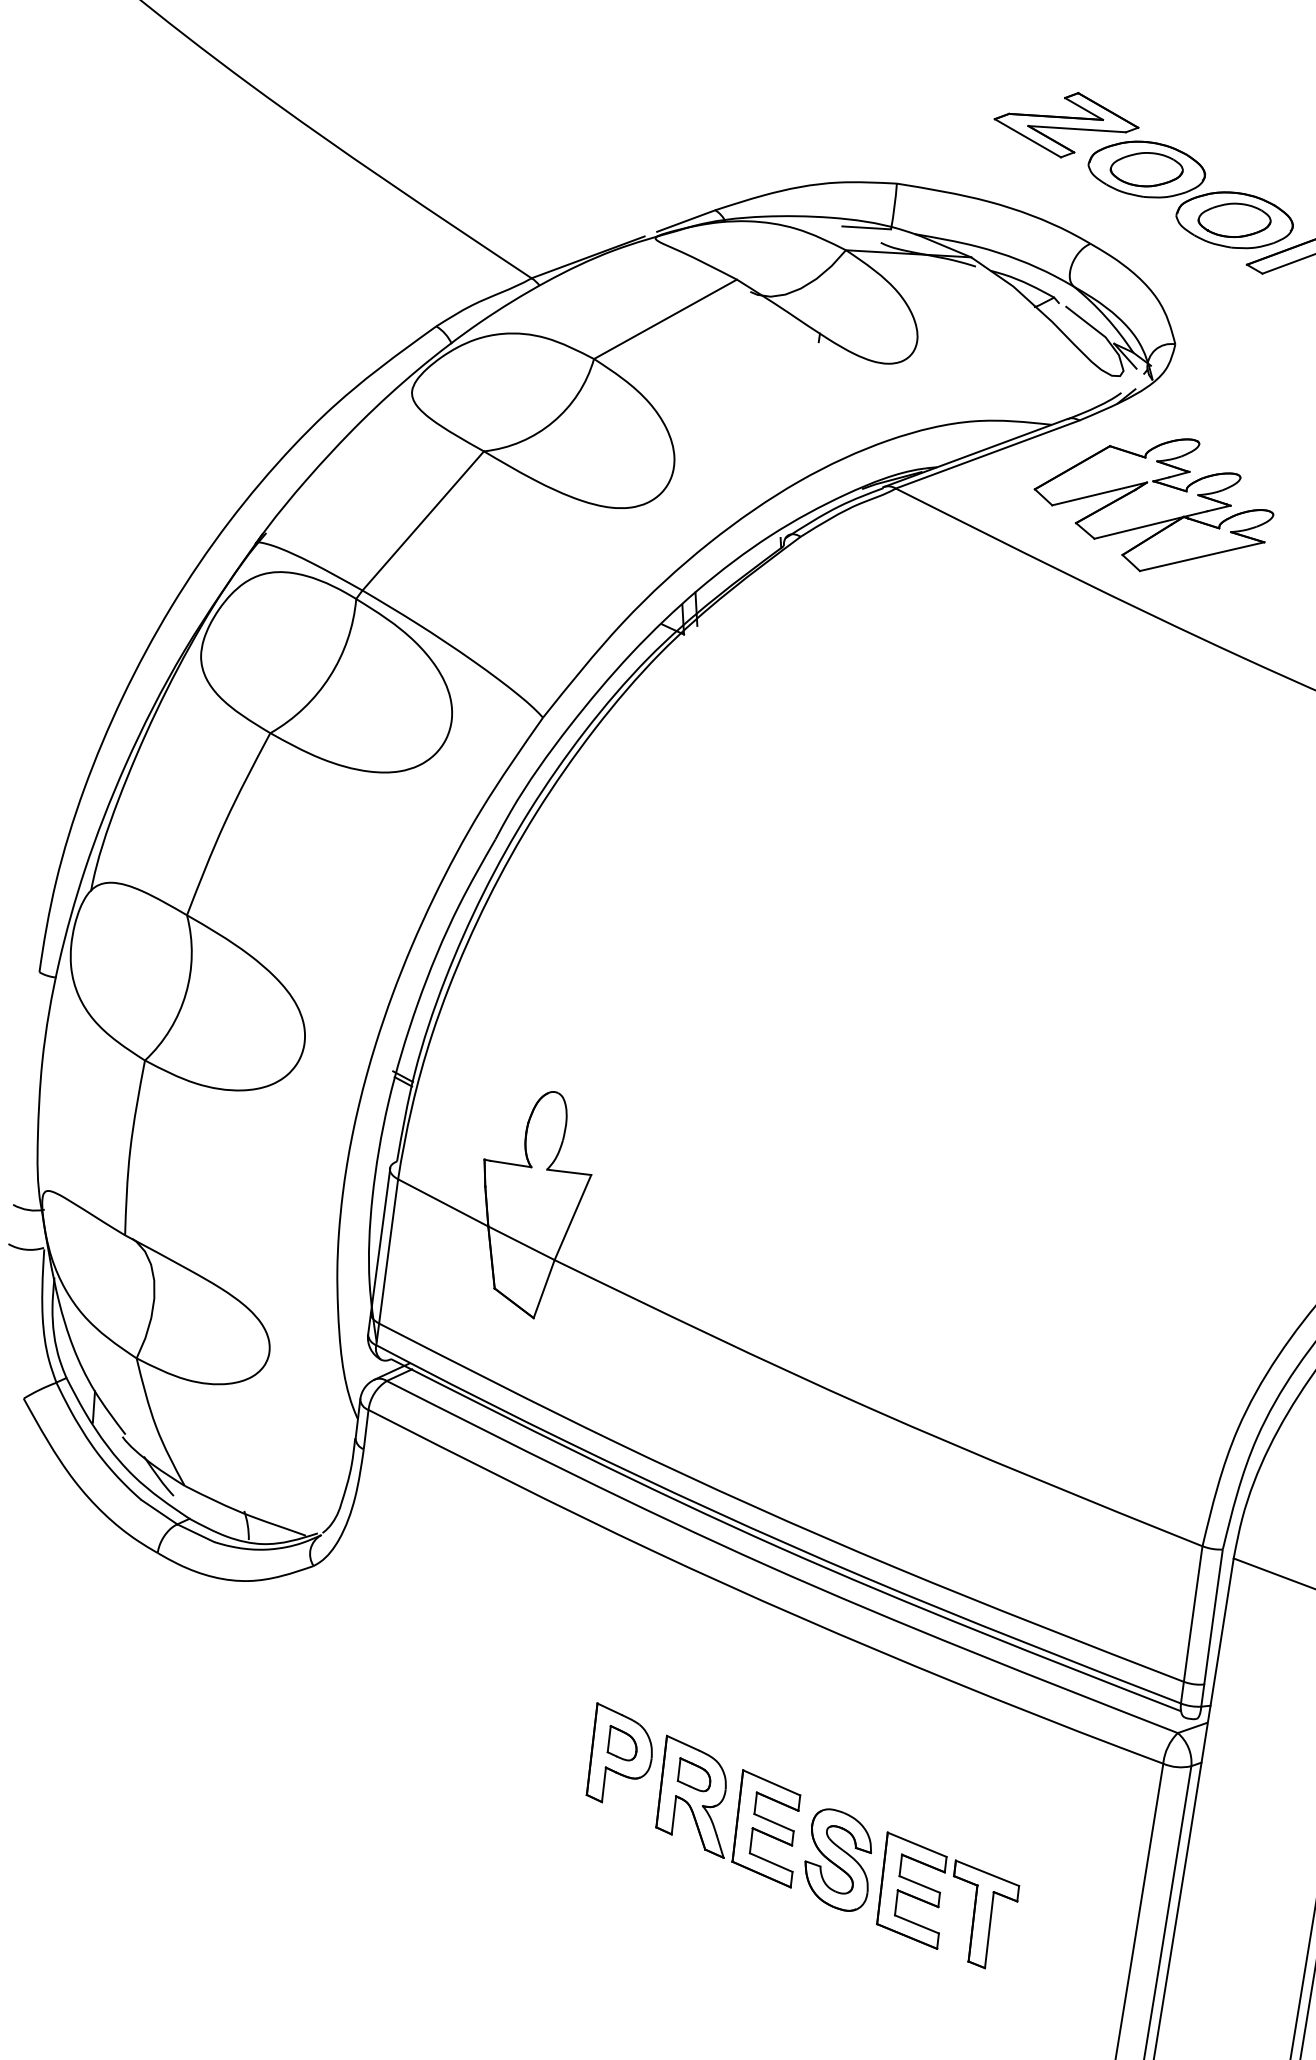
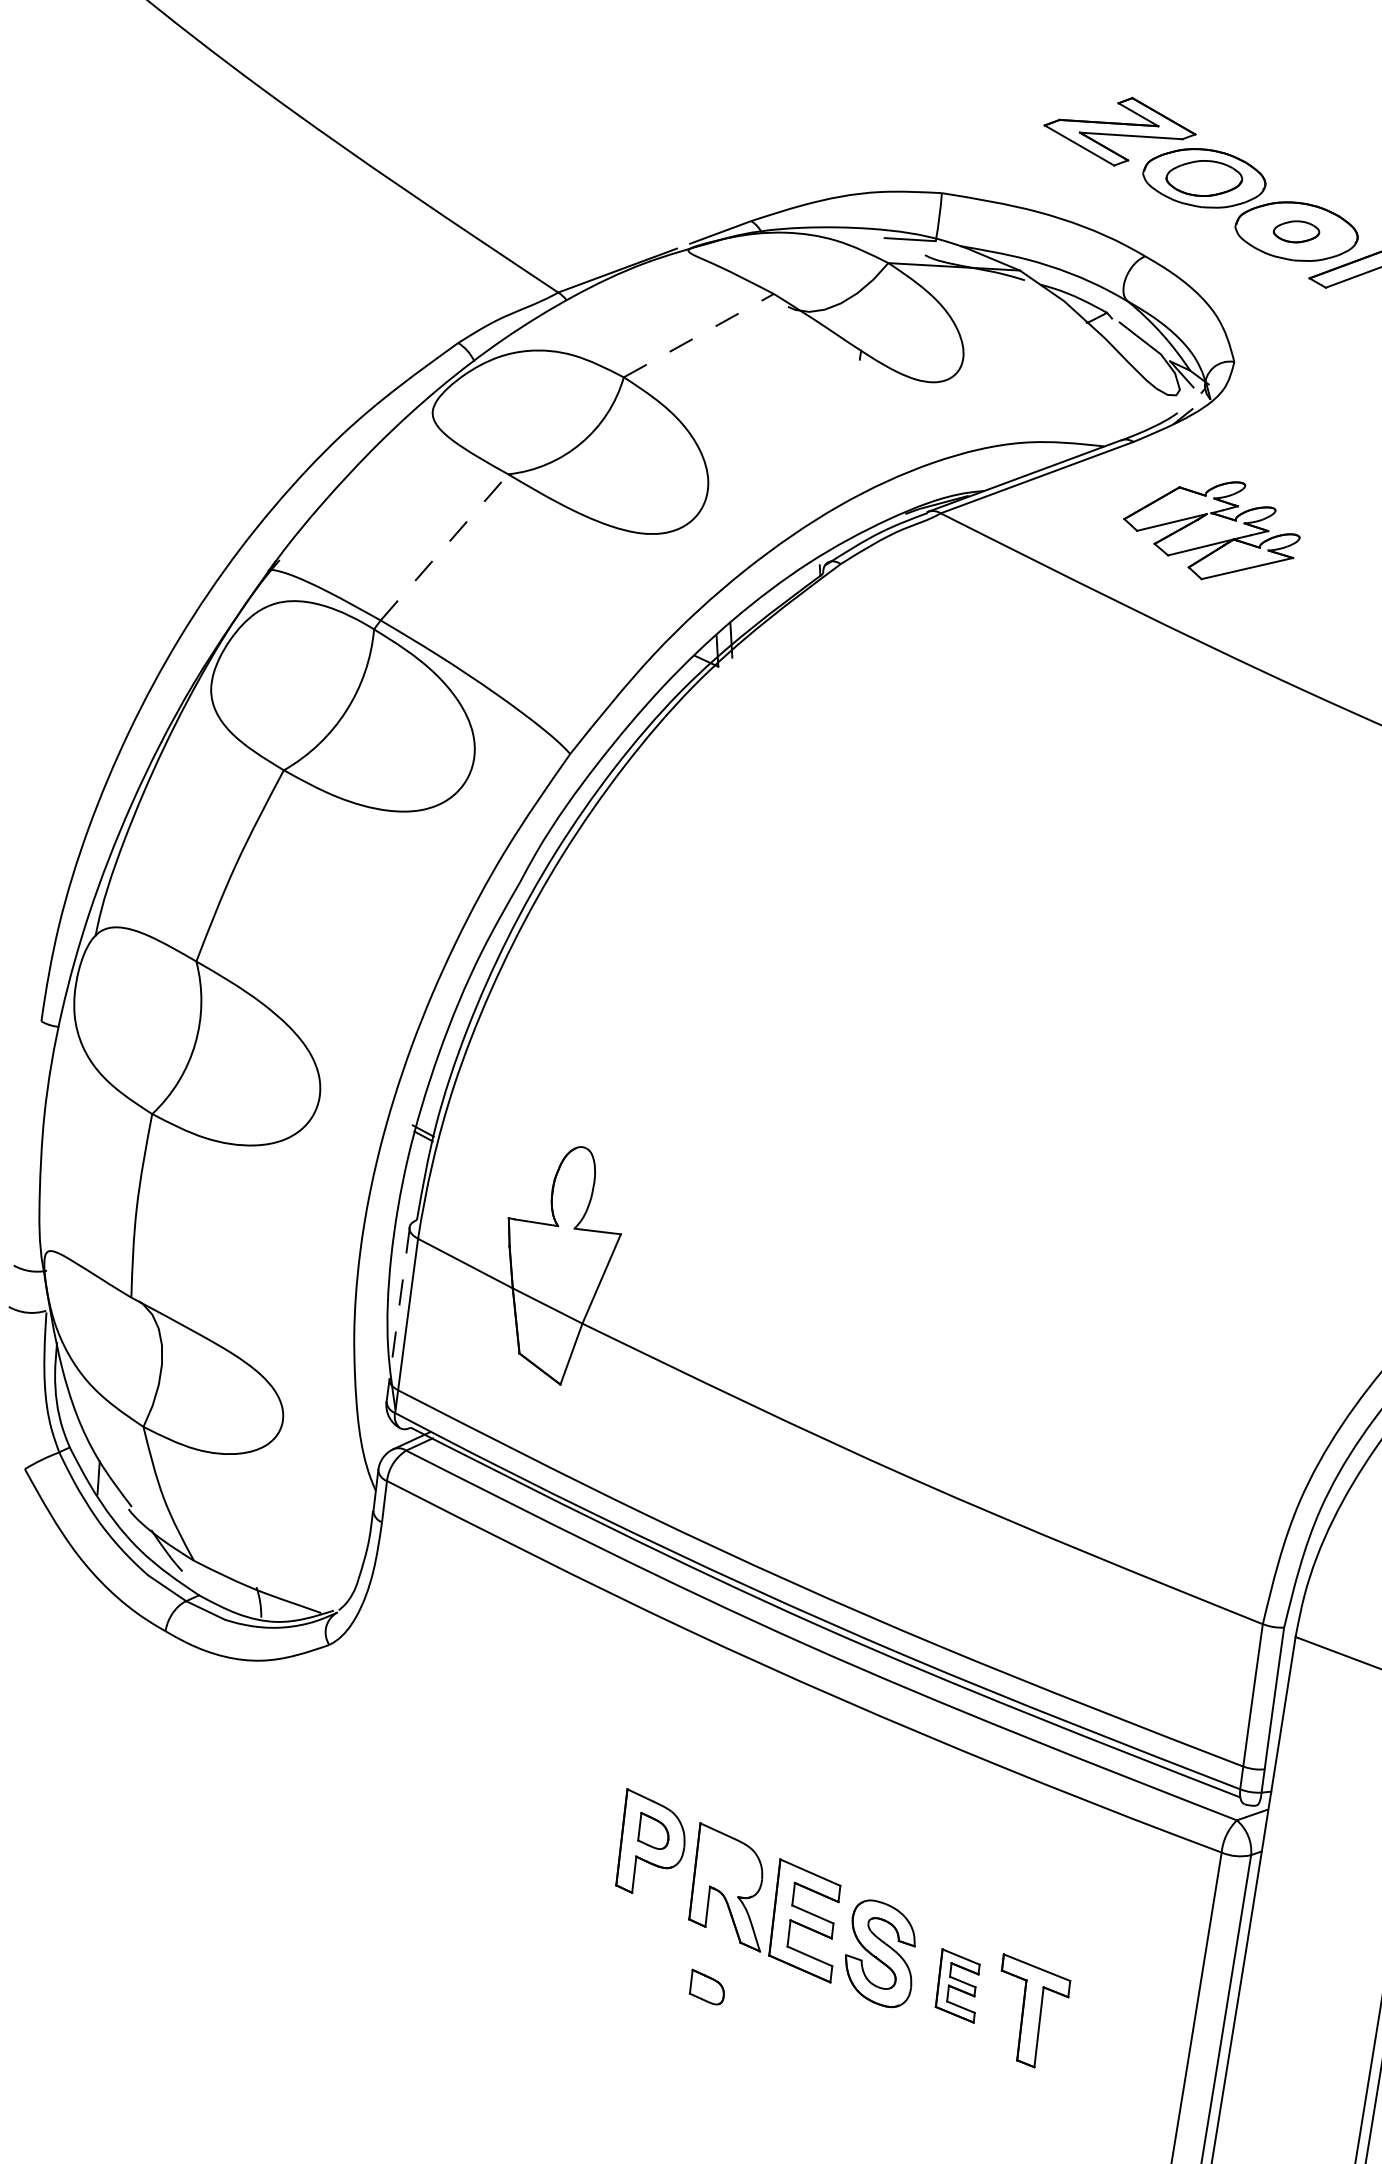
part: (1234, 220) -> (1296, 231), size x0.6
line: (665, 319) -> (698, 335), solid -> dashed
part: (1153, 504) -> (1211, 530), size x0.7
line: (423, 521) -> (444, 547), solid -> dashed
line: (380, 1240) -> (399, 1303), solid -> dashed
part: (693, 1774) -> (706, 1986), moved
part: (911, 1890) -> (957, 1985), size x0.6

